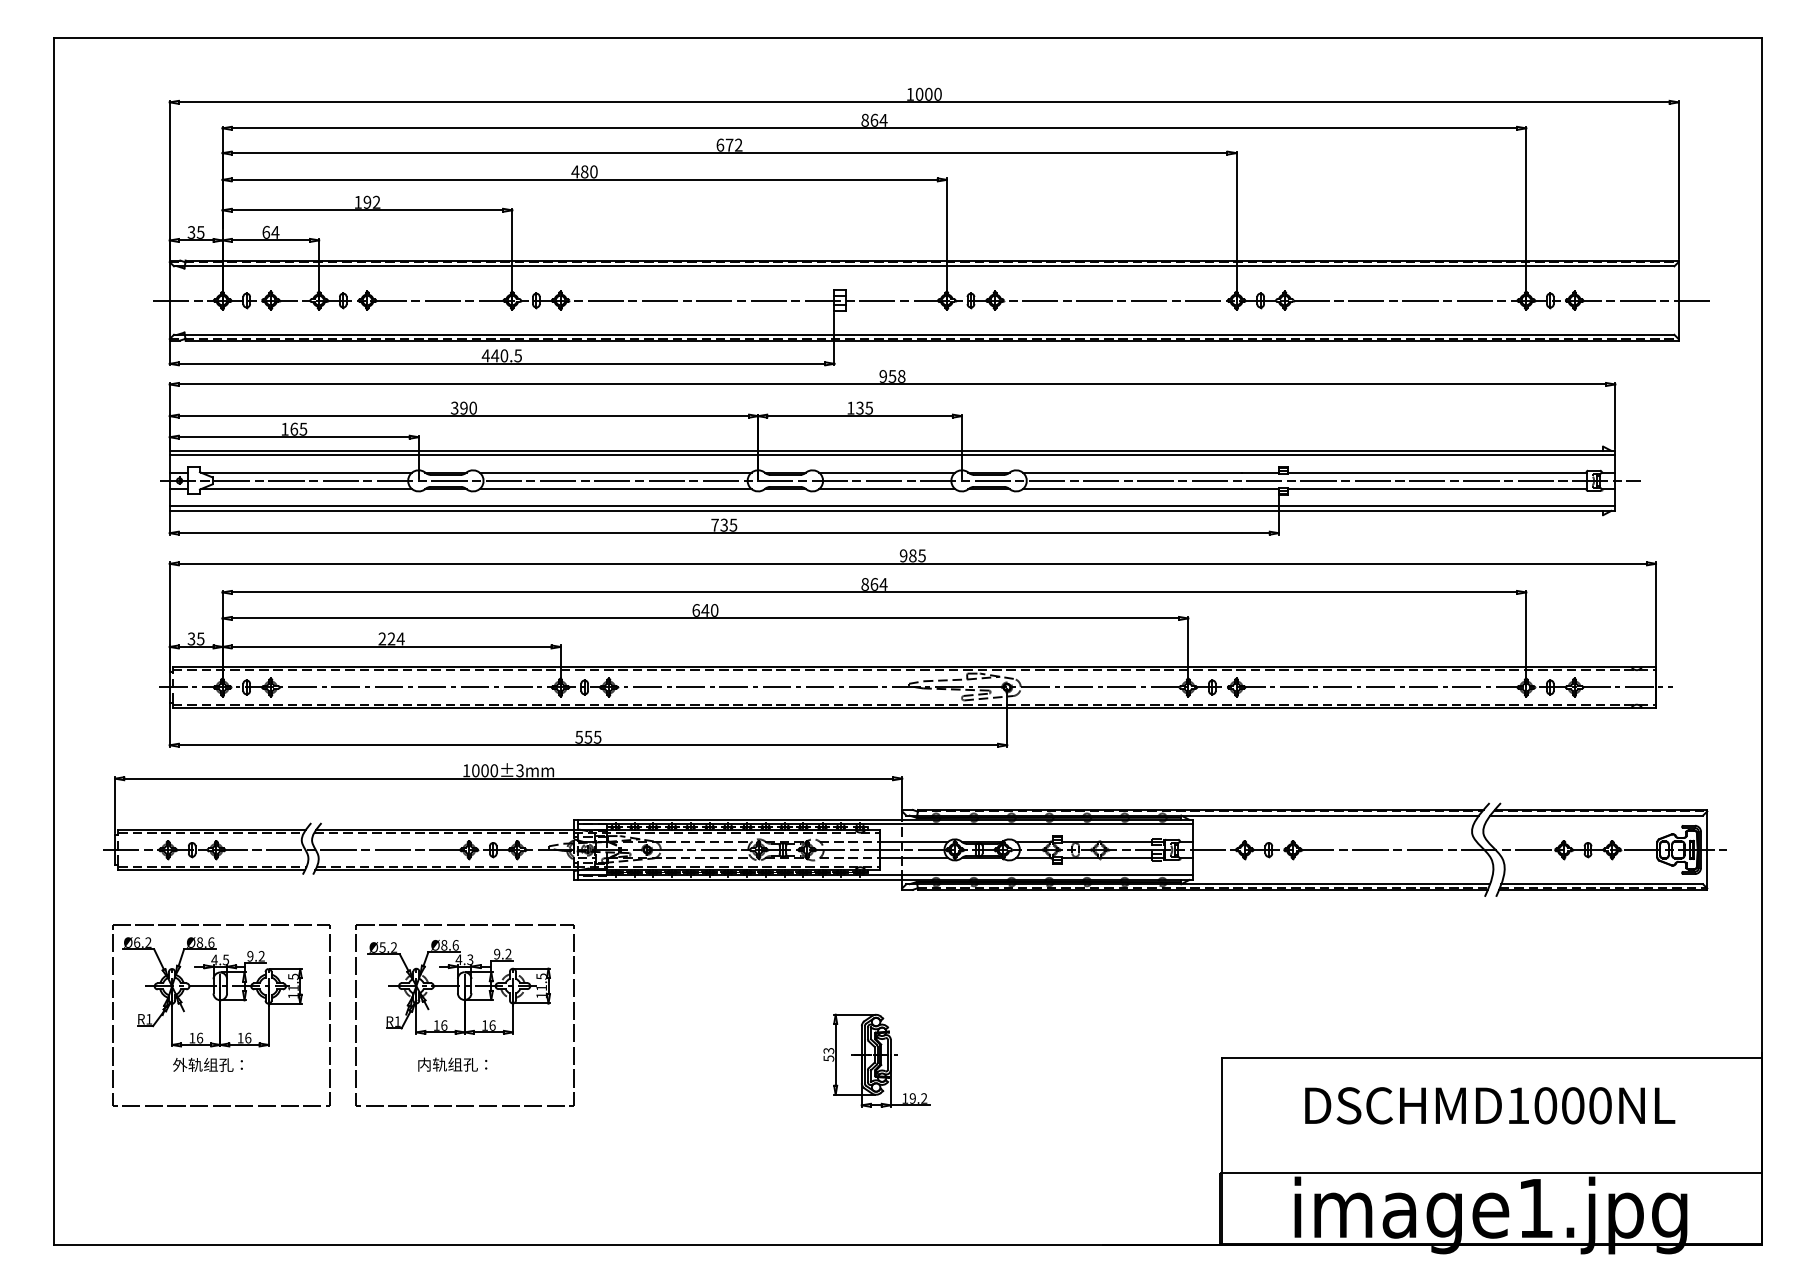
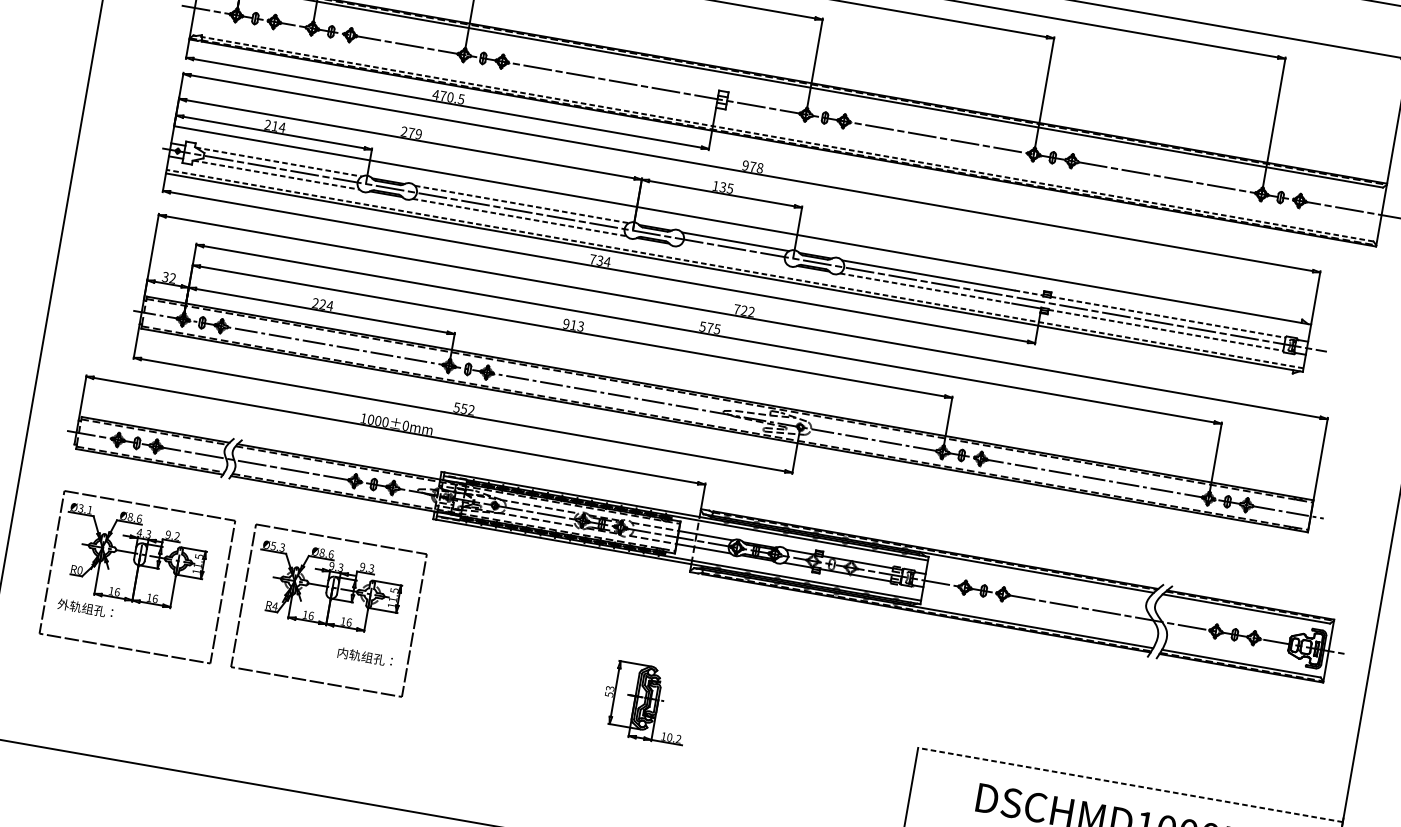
line: (923, 334) -> (783, 138), solid -> dashed
text: (495, 355) -> (443, 95), 440.5 -> 470.5
text: (892, 376) -> (752, 166), 958 -> 978
text: (463, 407) -> (411, 132), 390 -> 279
text: (294, 428) -> (275, 125), 165 -> 214
line: (892, 455) -> (742, 229), removed
line: (306, 472) -> (278, 161), solid -> dashed
line: (616, 472) -> (522, 204), solid -> dashed
line: (1260, 472) -> (1029, 292), solid -> dashed
line: (1437, 472) -> (1168, 317), solid -> dashed
line: (306, 489) -> (276, 175), solid -> dashed
line: (616, 489) -> (520, 217), solid -> dashed
line: (887, 489) -> (733, 255), removed
line: (1132, 489) -> (926, 288), solid -> dashed
line: (1437, 489) -> (1166, 330), solid -> dashed
line: (892, 506) -> (735, 269), solid -> dashed
text: (733, 524) -> (607, 261), 735 -> 734
text: (912, 555) -> (744, 310), 985 -> 722
text: (874, 584) -> (710, 328), 864 -> 575
text: (705, 610) -> (573, 325), 640 -> 913
text: (200, 638) -> (172, 278), 35 -> 32
text: (597, 736) -> (471, 409), 555 -> 552
text: (519, 770) -> (405, 425), 1000±3mm -> 1000±0mm
text: (142, 942) -> (85, 509), Ø6.2 -> Ø3.1
text: (393, 947) -> (282, 547), Ø5.2 -> Ø5.3
text: (508, 954) -> (371, 568), 9.2 -> 9.3
text: (226, 959) -> (149, 534), 4.5 -> 4.3
text: (458, 959) -> (331, 565), 4.3 -> 9.3
text: (149, 1018) -> (80, 569), R1 -> R0
text: (397, 1021) -> (275, 606), R1 -> R4
line: (1491, 1057) -> (1130, 784), solid -> dashed
text: (207, 1064) -> (85, 607), moved
text: (452, 1064) -> (365, 656), moved
text: (912, 1098) -> (669, 737), 19.2 -> 10.2

